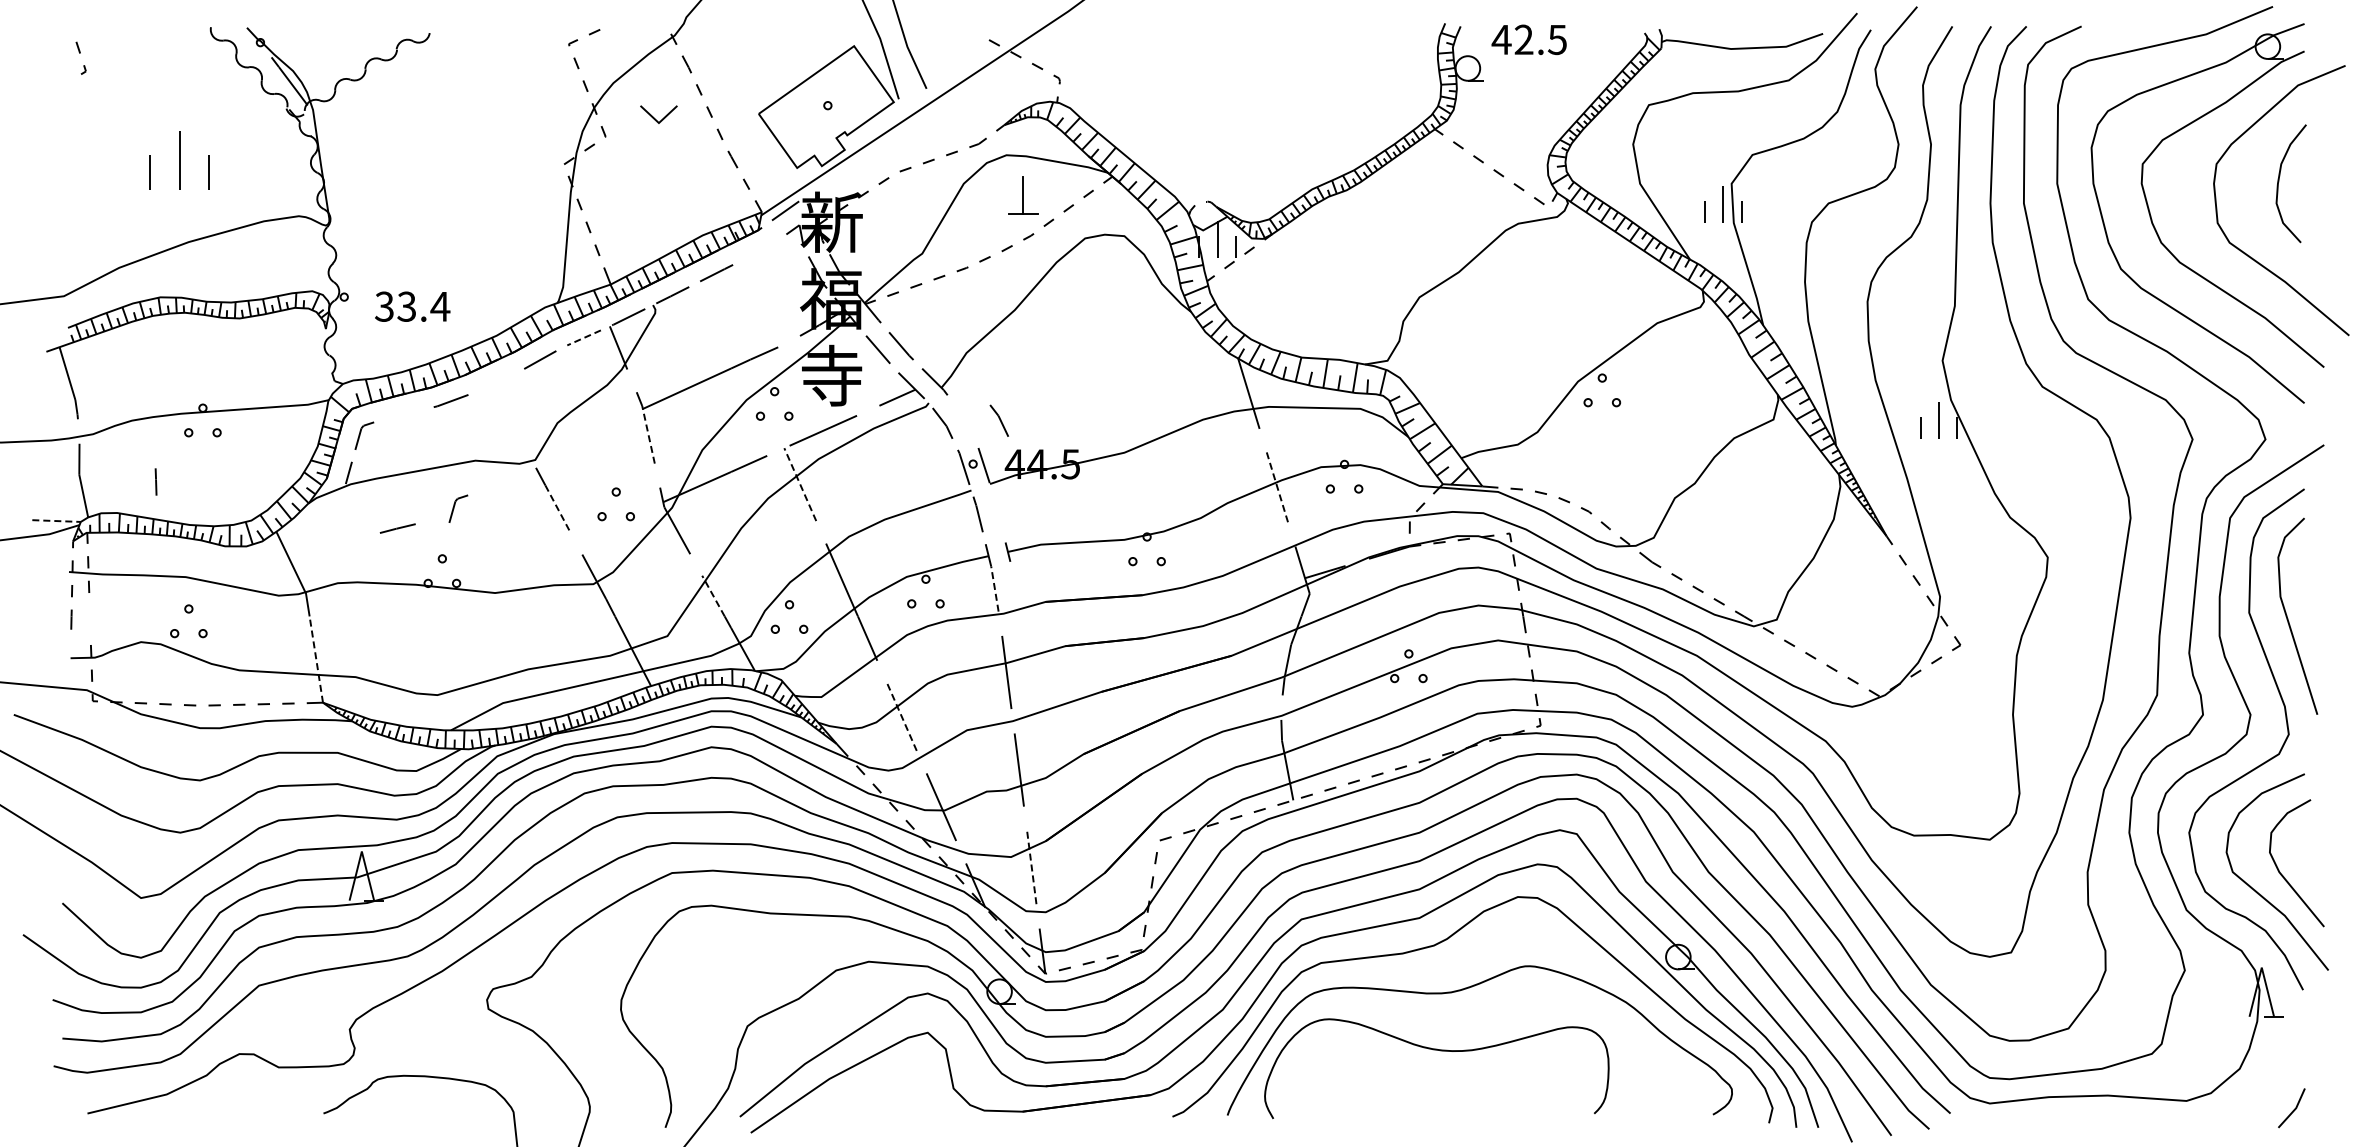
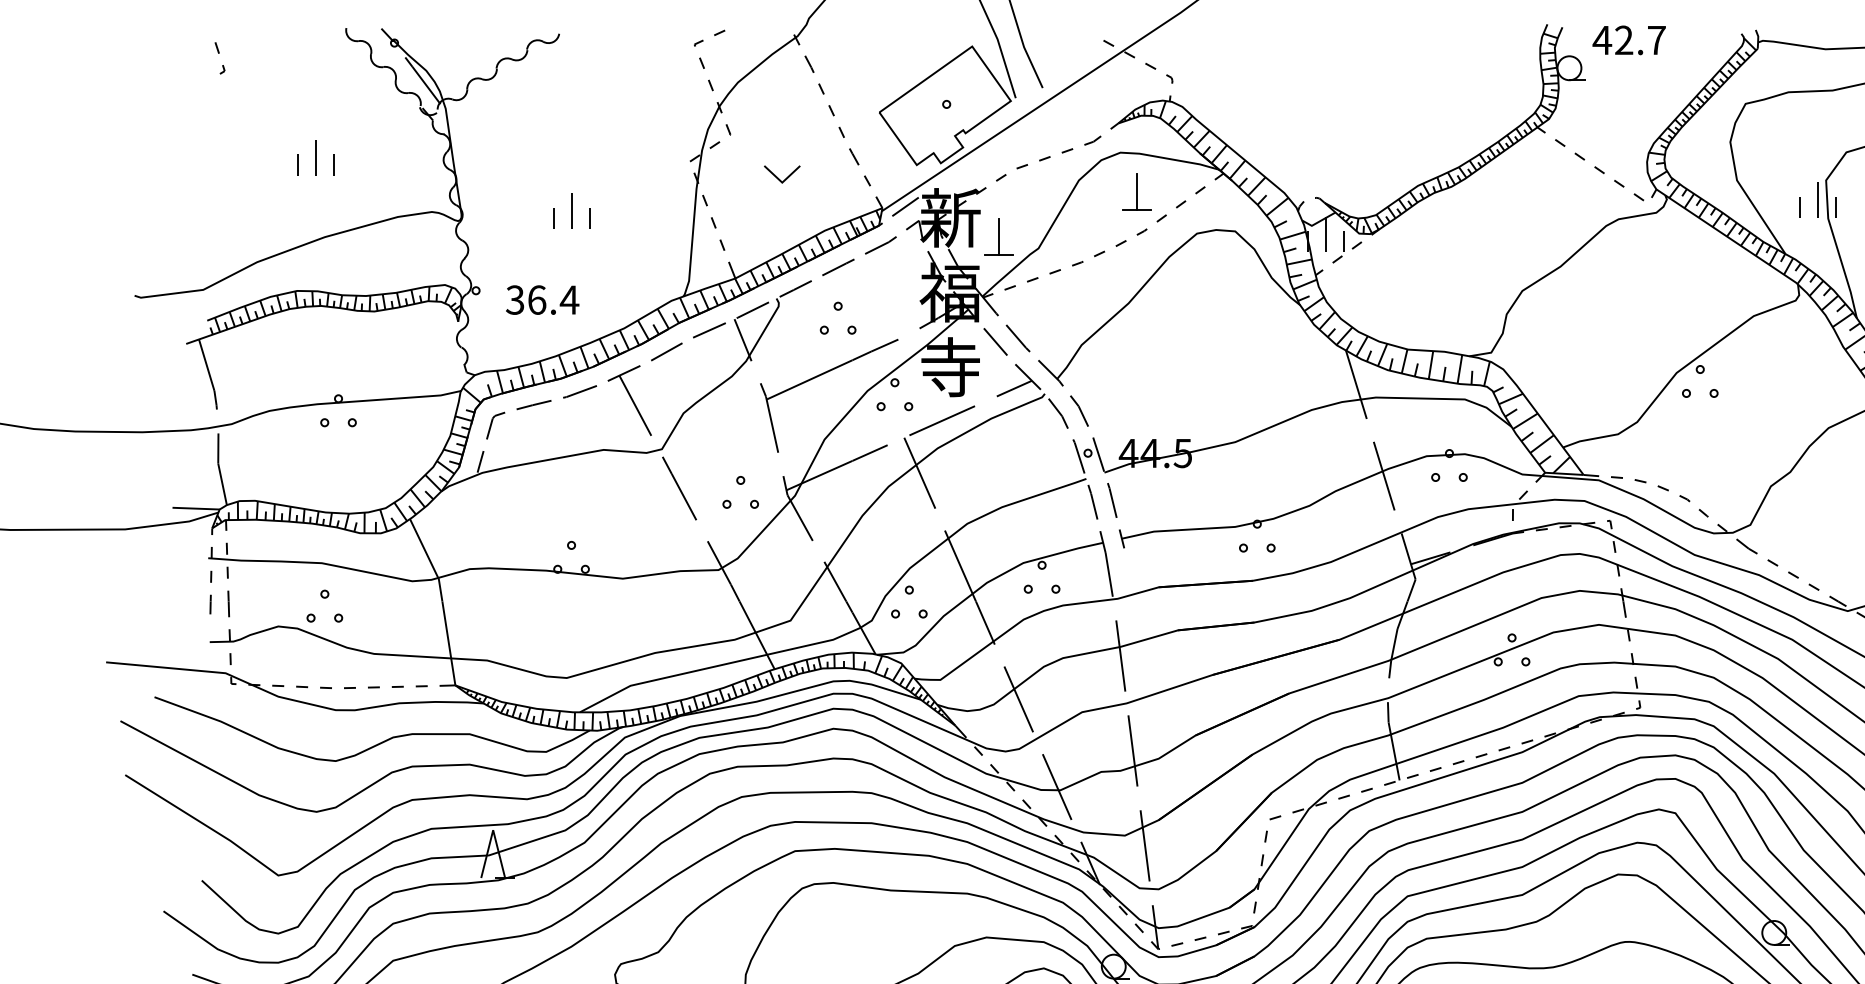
text: (1556, 40) -> (1655, 41), 42.5 -> 42.7
part: (658, 114) -> (781, 174), moved
part: (180, 160) -> (316, 157), size x0.62
part: (443, 215) -> (572, 211), added
part: (881, 241) -> (998, 236), added
line: (759, 250) -> (880, 245), added
text: (406, 306) -> (536, 299), 33.4 -> 36.4
part: (716, 317) -> (838, 310), added
line: (583, 338) -> (708, 331), dashed -> solid
part: (501, 409) -> (629, 400), added
part: (998, 420) -> (1078, 410), moved
line: (648, 434) -> (772, 424), dashed -> solid
line: (155, 481) -> (228, 603), moved
line: (800, 484) -> (920, 473), dashed -> solid
line: (1277, 487) -> (1384, 475), dashed -> solid
part: (458, 508) -> (587, 496), removed
line: (558, 509) -> (684, 497), dashed -> solid
line: (997, 512) -> (1111, 500), added
line: (57, 521) -> (197, 509), dashed -> solid
line: (397, 528) -> (533, 404), moved
line: (994, 589) -> (1108, 575), dashed -> solid
line: (713, 595) -> (835, 581), dashed -> solid
line: (316, 659) -> (449, 643), dashed -> solid
line: (901, 717) -> (1018, 699), dashed -> solid
line: (1031, 867) -> (1144, 845), dashed -> solid

